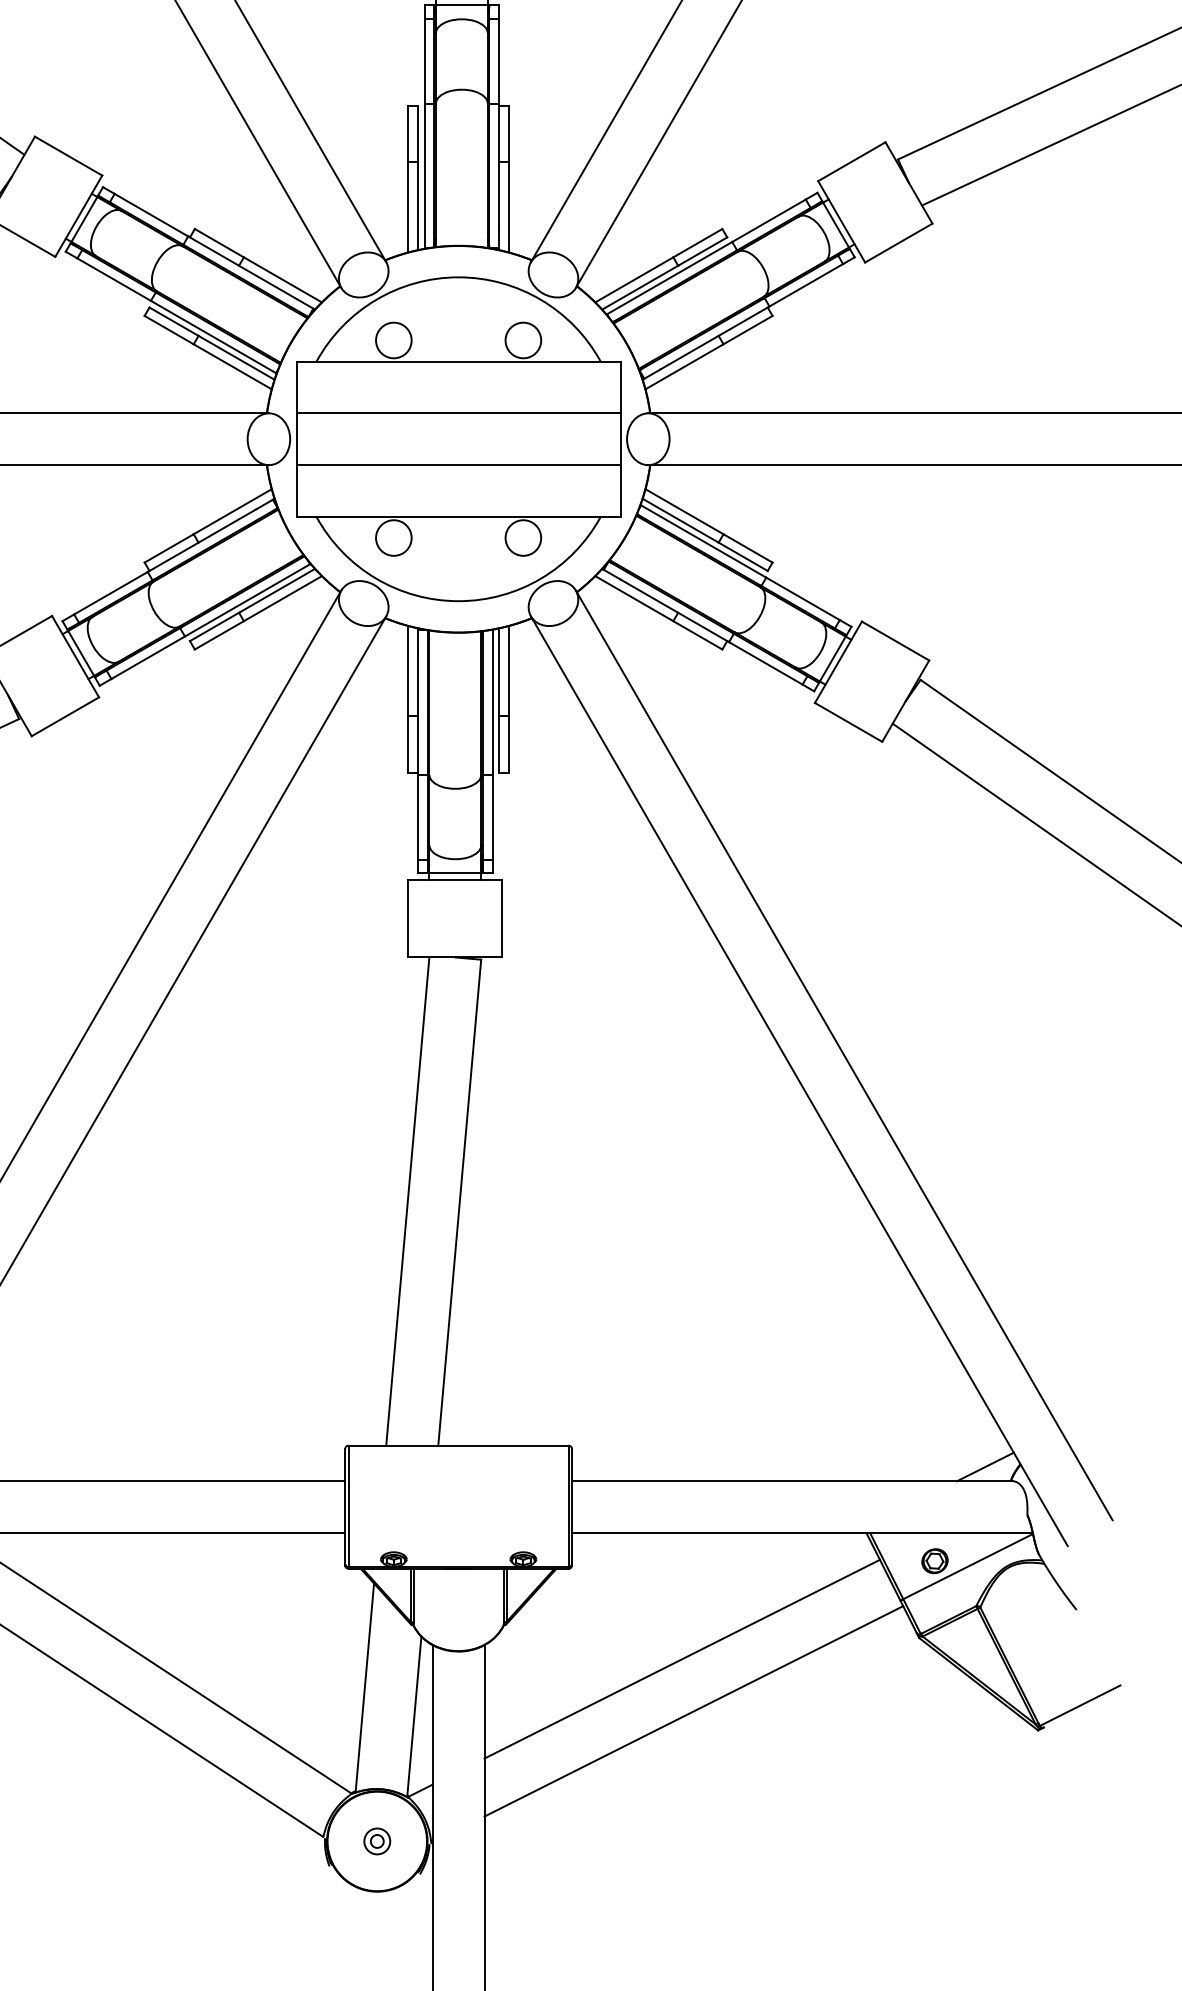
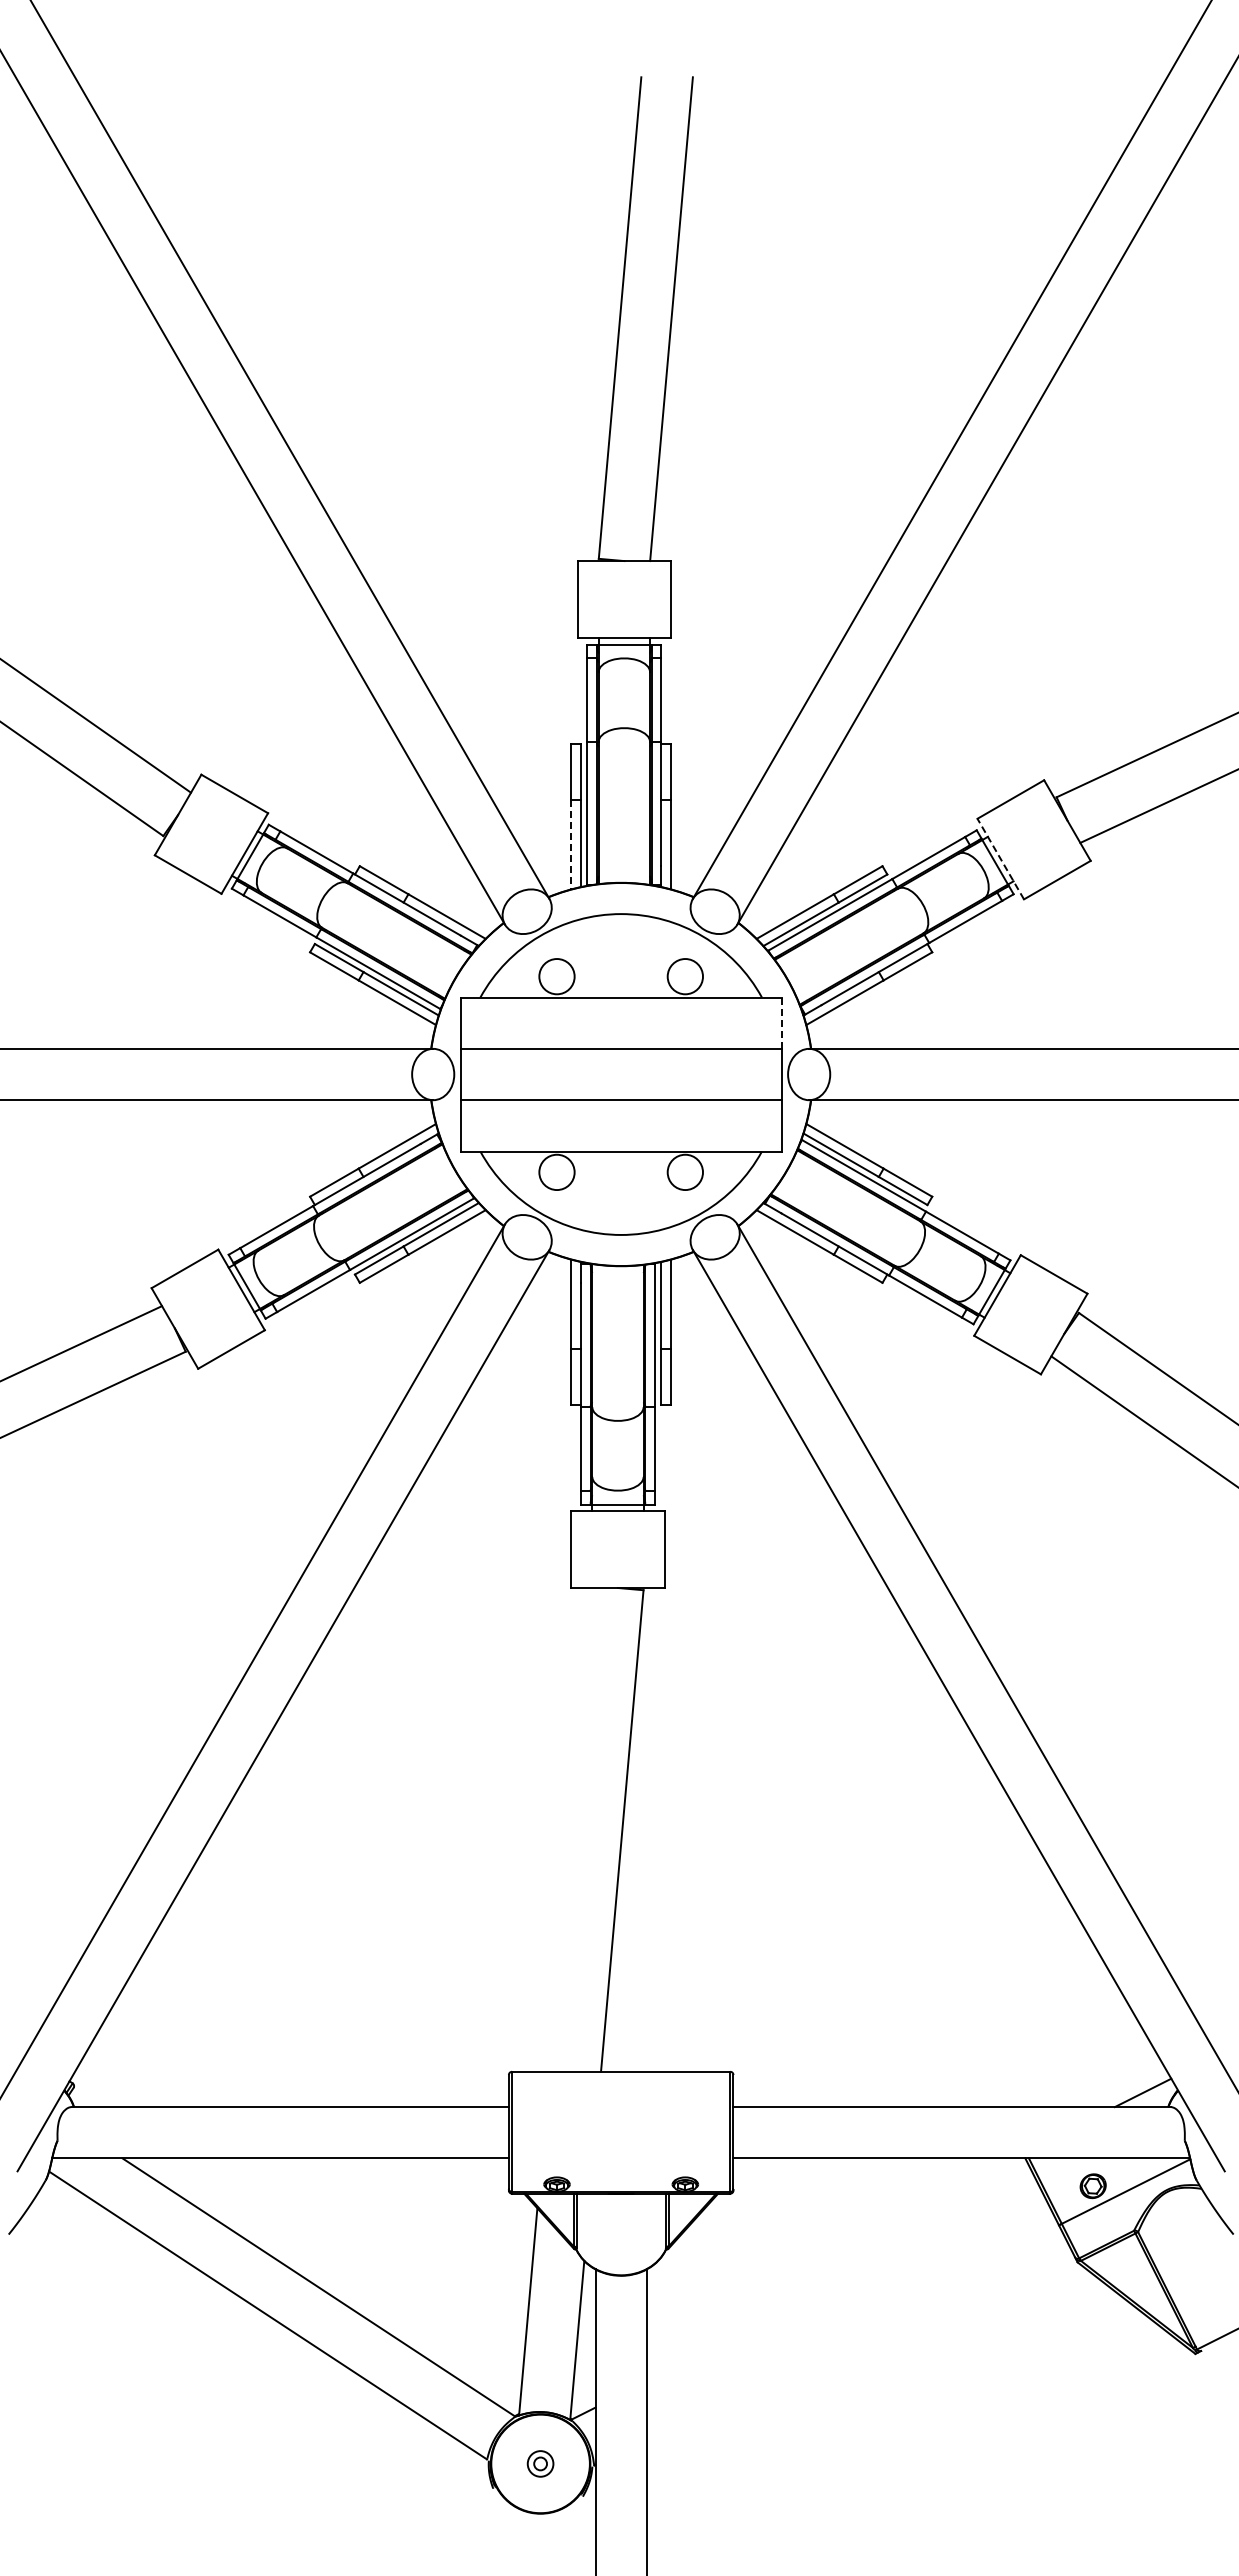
line: (408, 207) -> (571, 844), solid -> dashed
line: (841, 222) -> (1000, 859), solid -> dashed
line: (620, 387) -> (781, 1023), solid -> dashed
line: (407, 1201) -> (570, 1829), removed
line: (681, 1658) -> (842, 2282), removed
line: (693, 1710) -> (853, 2334), removed

